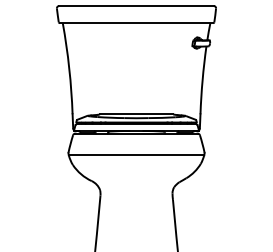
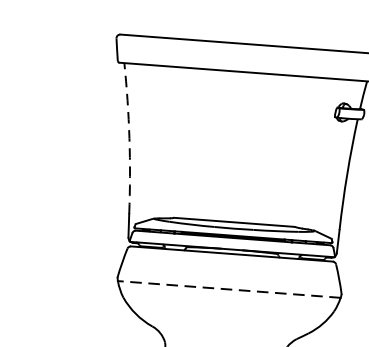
arc: (69, 68) -> (129, 138), solid -> dashed
line: (136, 155) -> (229, 289), solid -> dashed

